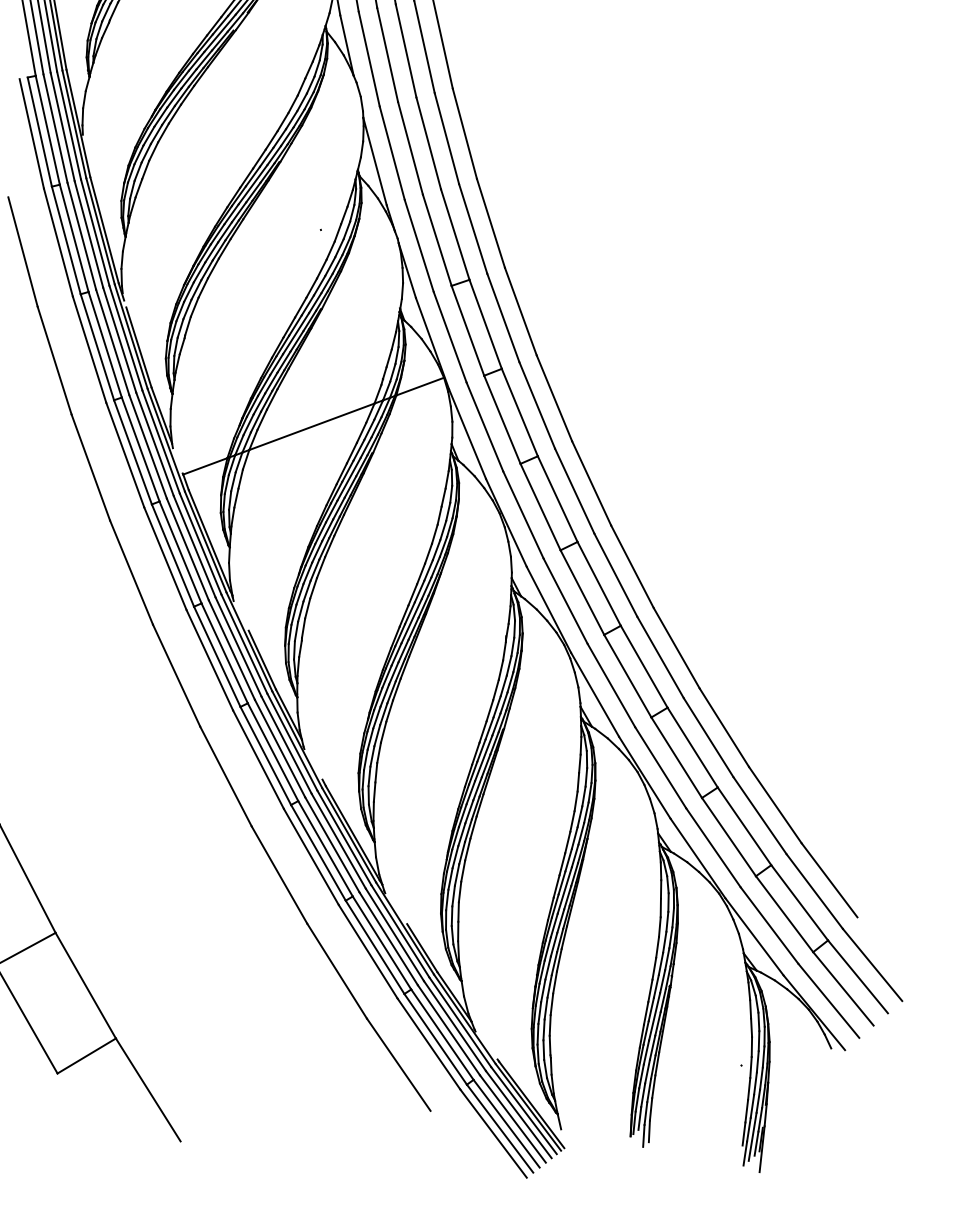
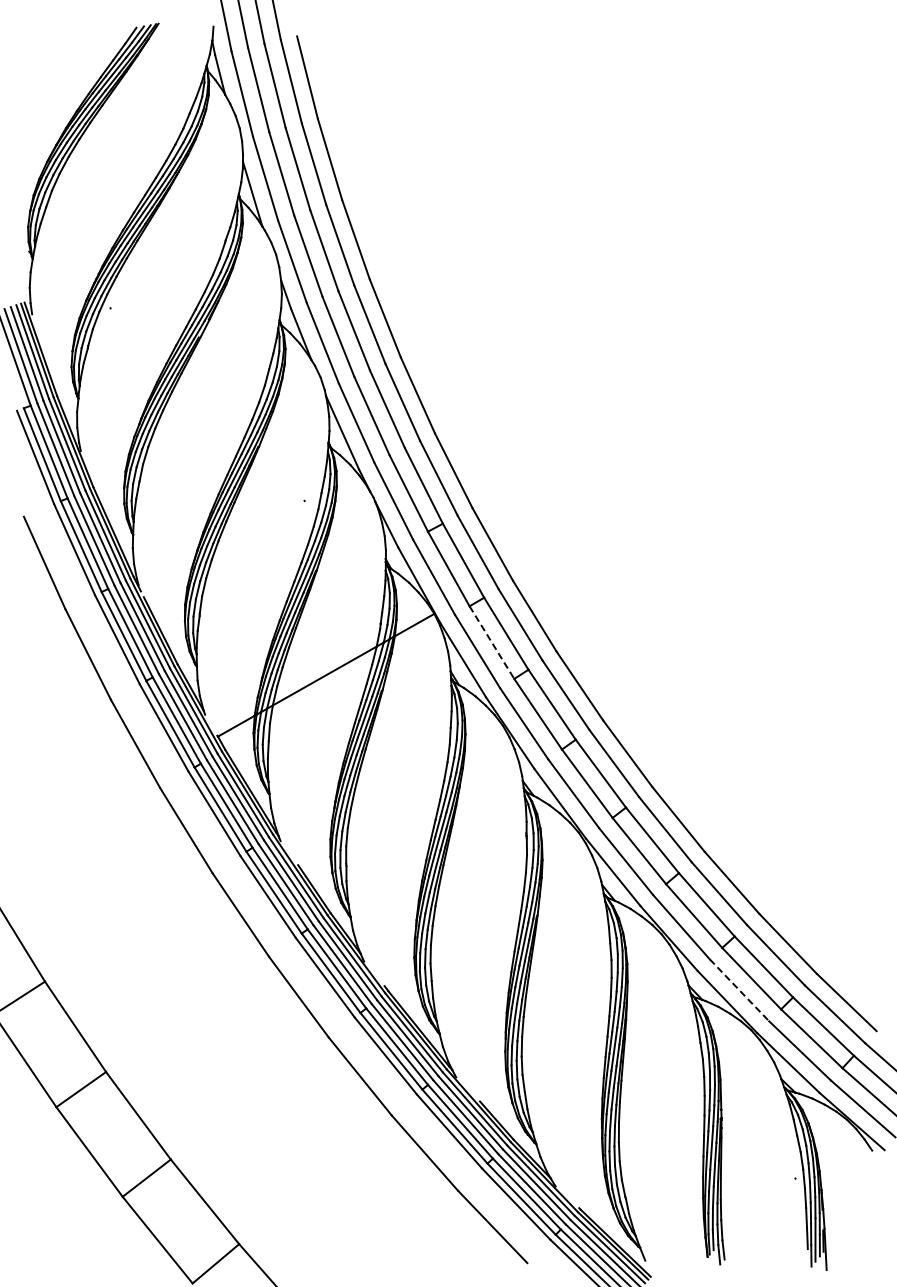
line: (501, 419) -> (491, 642), solid -> dashed
line: (713, 847) -> (739, 990), solid -> dashed

